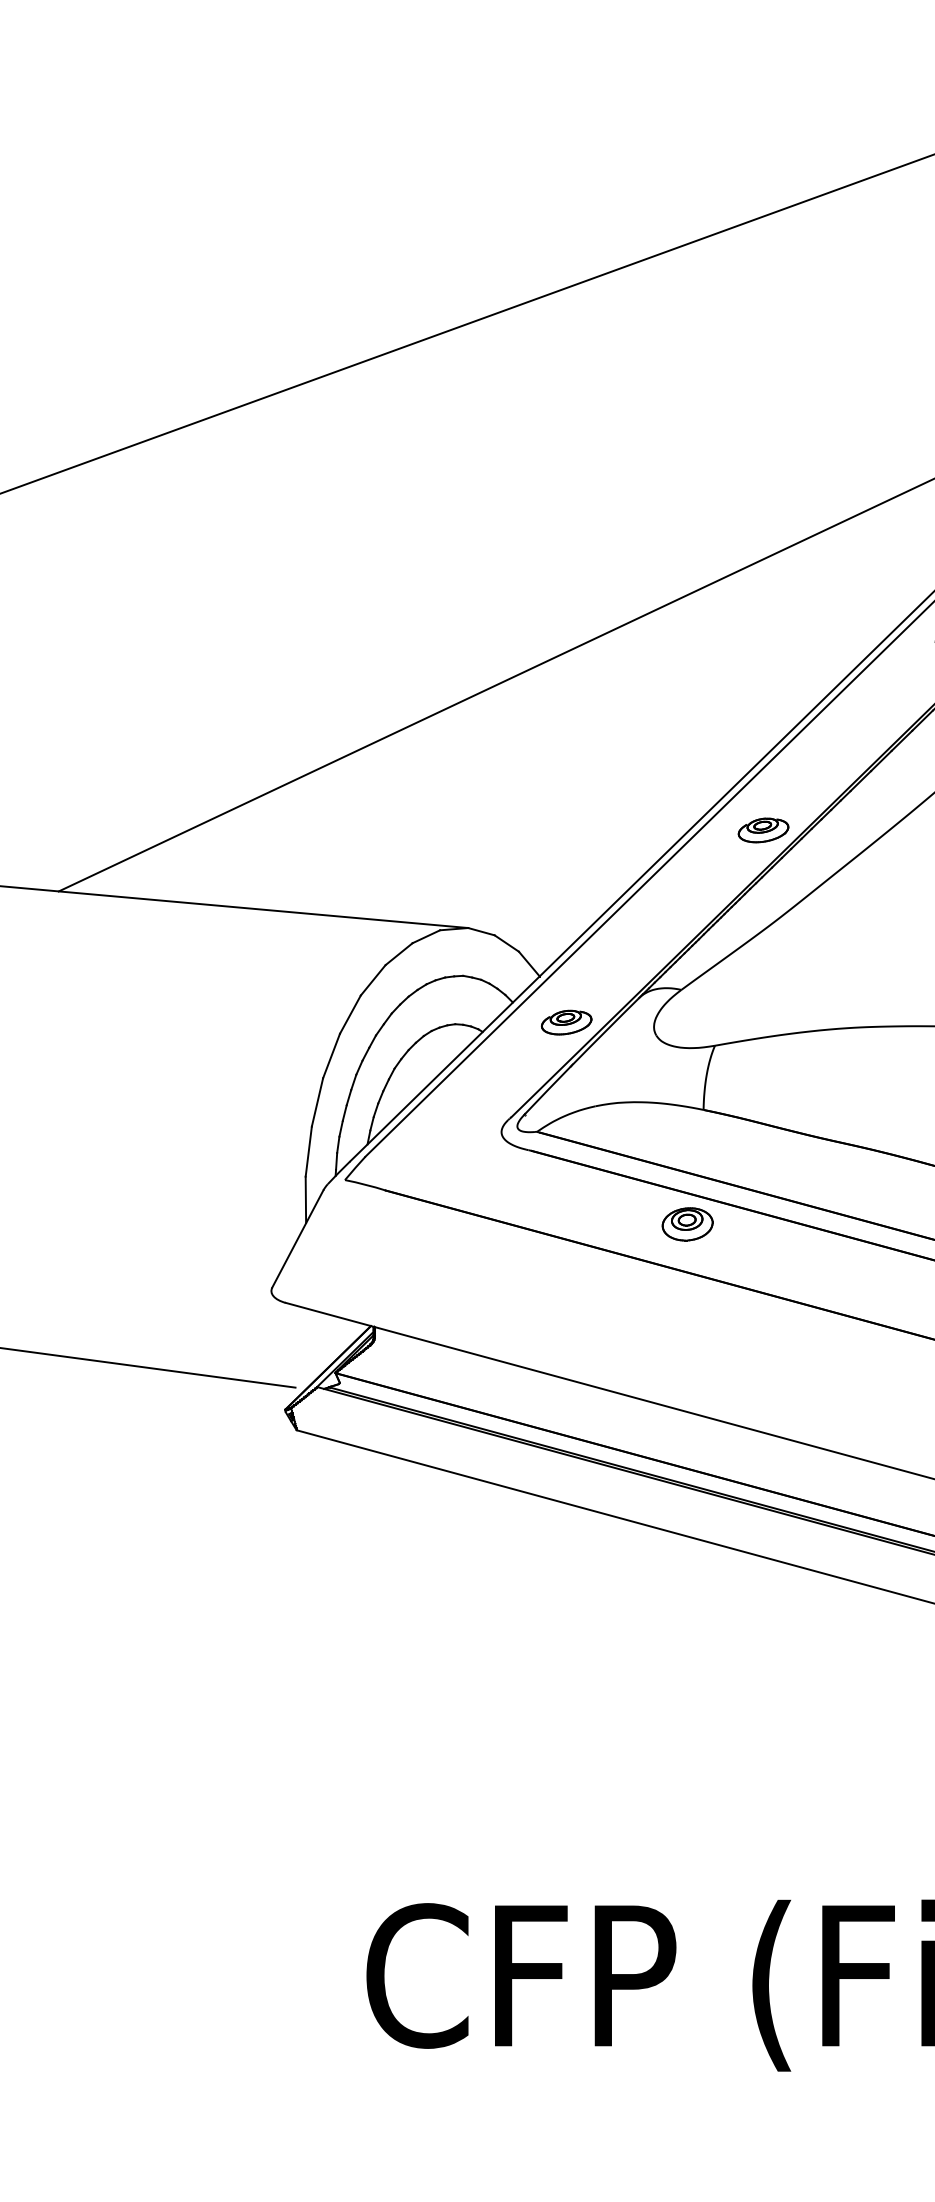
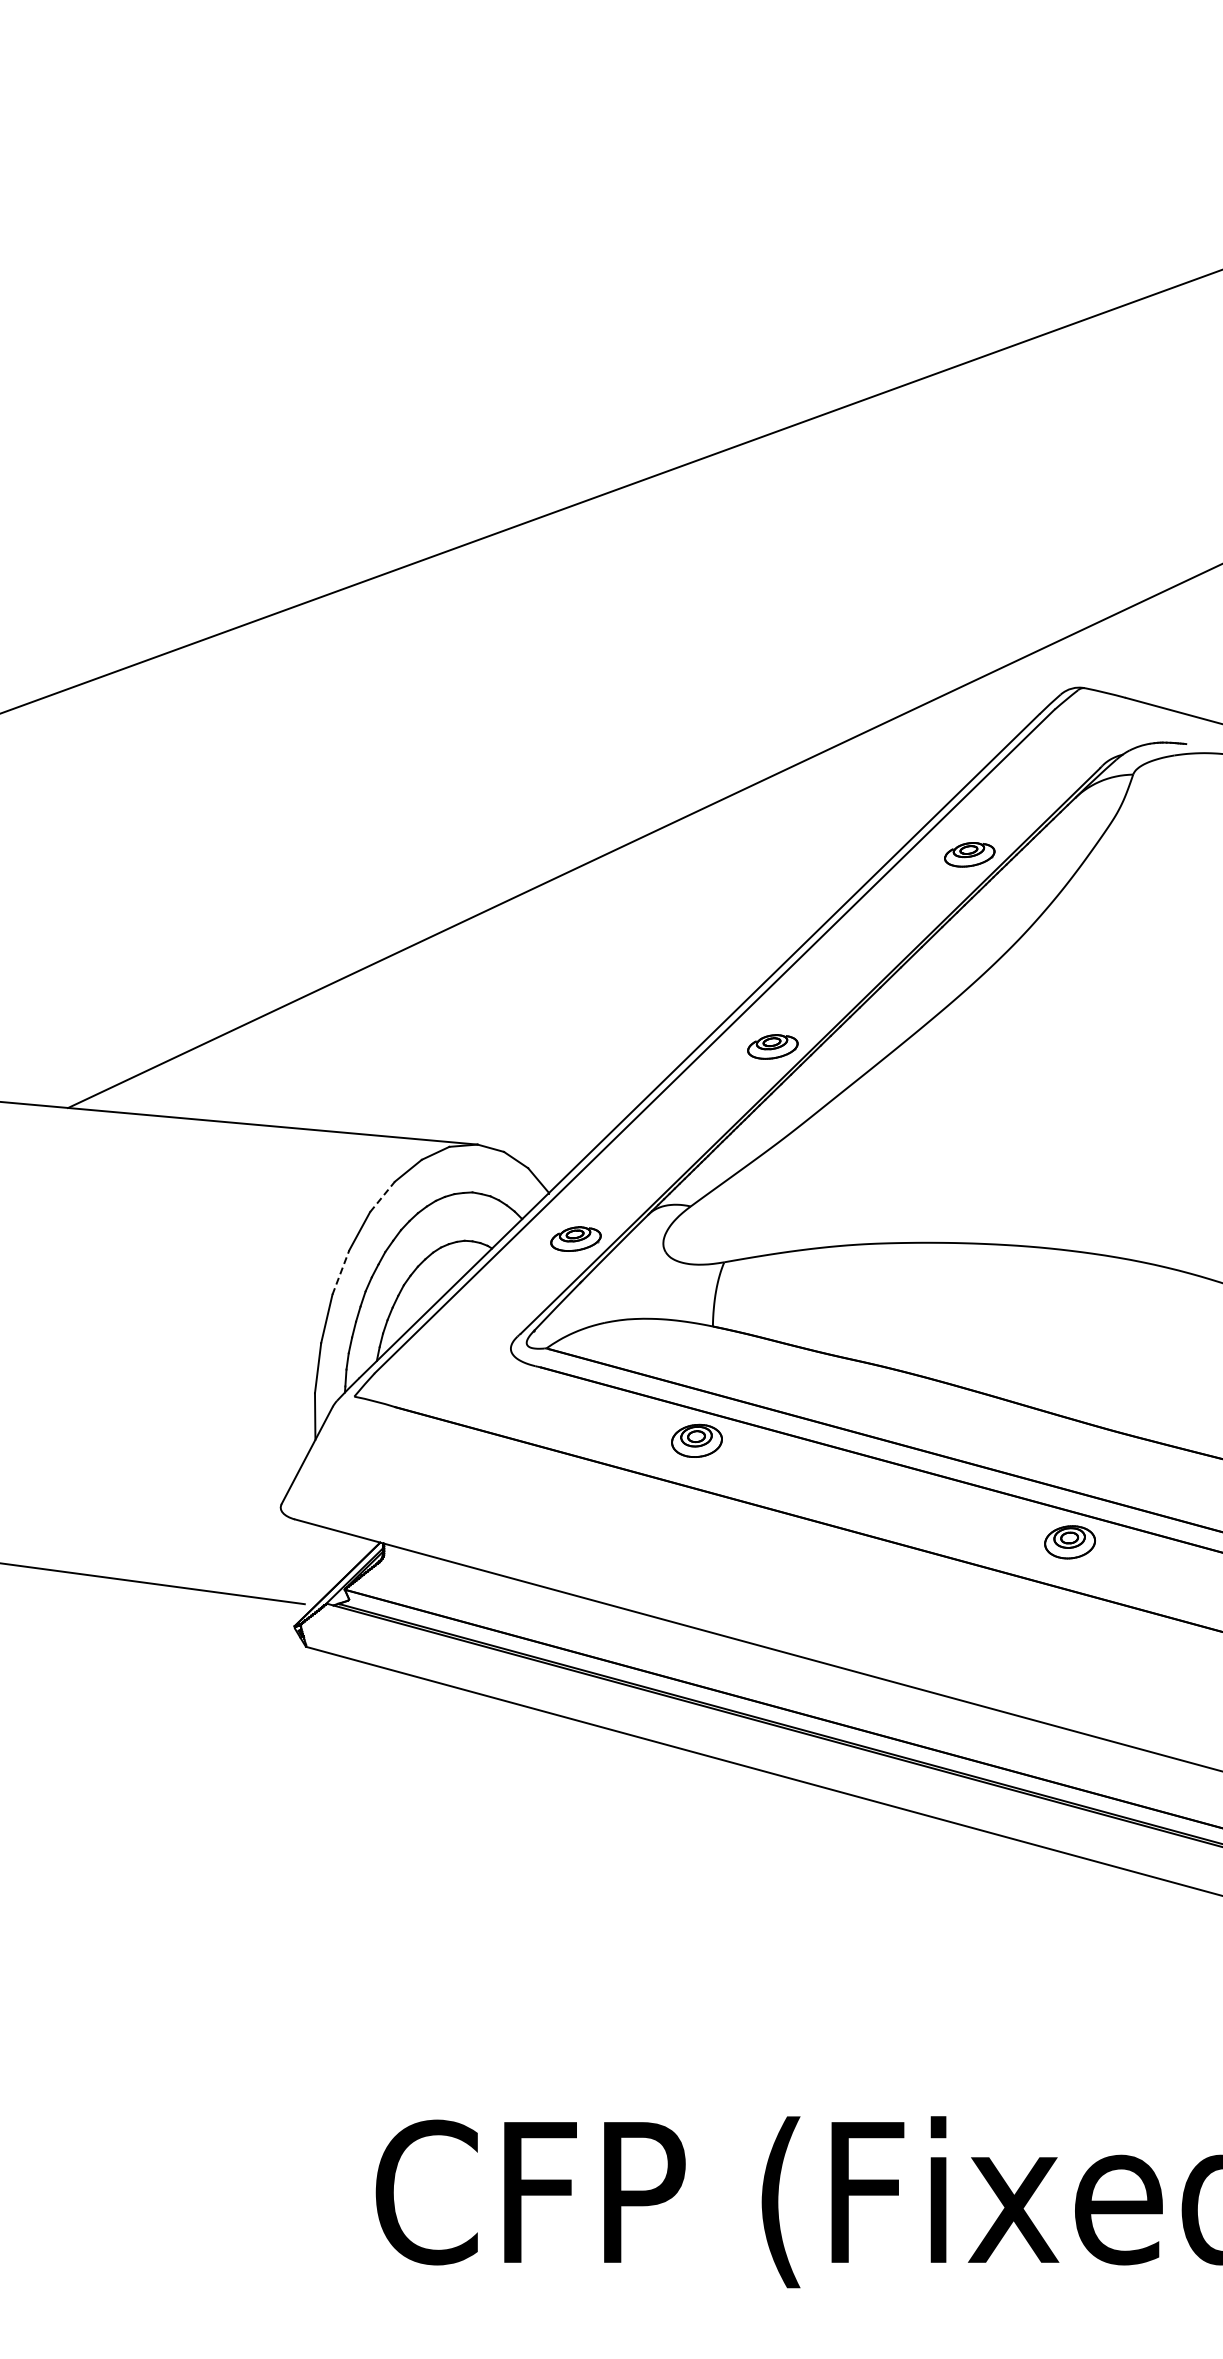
line: (373, 979) -> (382, 1196), solid -> dashed
line: (331, 1055) -> (340, 1272), solid -> dashed

